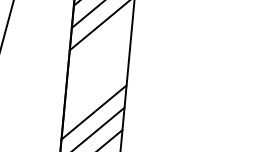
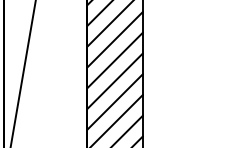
line: (99, 45) -> (114, 60), added
line: (97, 68) -> (114, 81), added
line: (95, 89) -> (114, 101), added

